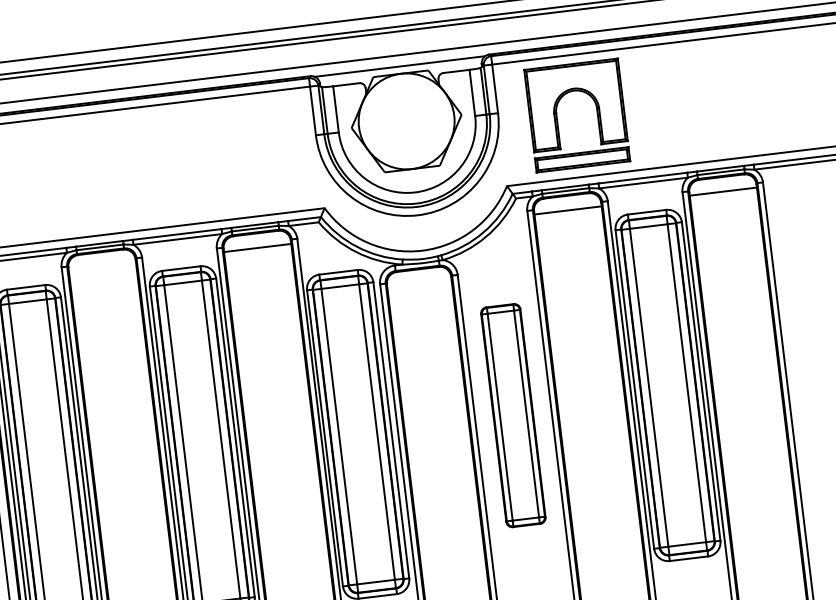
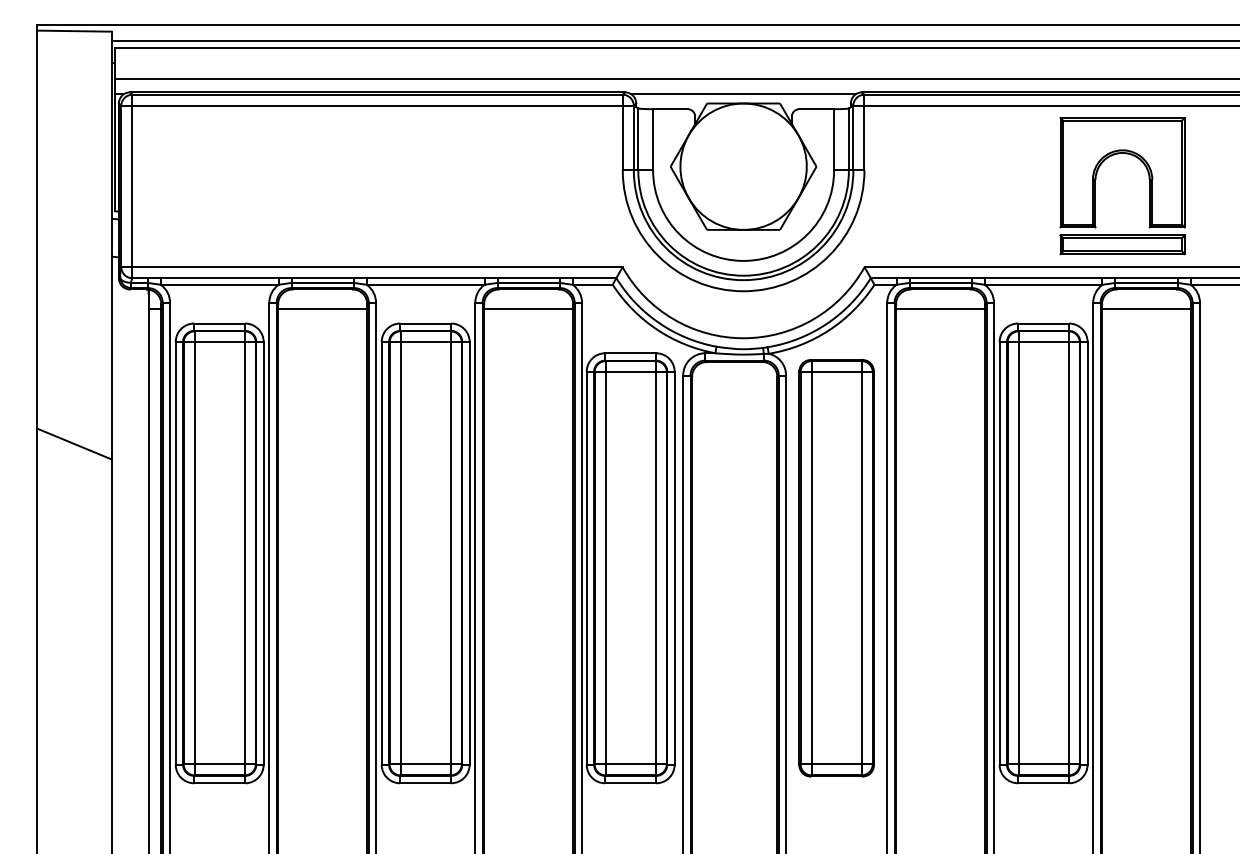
part: (556, 113) -> (1096, 179), moved
line: (102, 266) -> (322, 308), added
part: (513, 415) -> (836, 568), size x1.43

